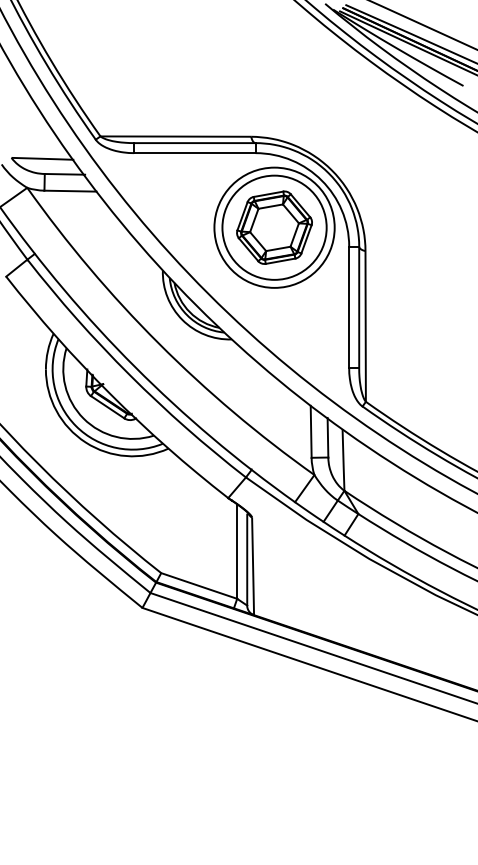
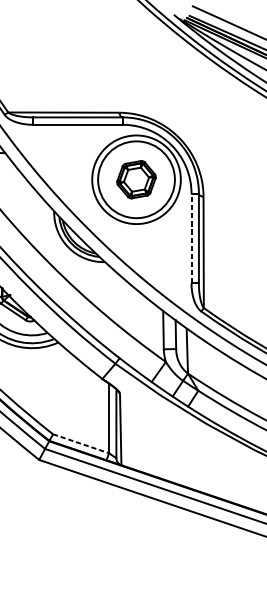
part: (274, 227) -> (136, 179), size x0.7
line: (349, 307) -> (191, 238), solid -> dashed
line: (199, 586) -> (81, 444), solid -> dashed

